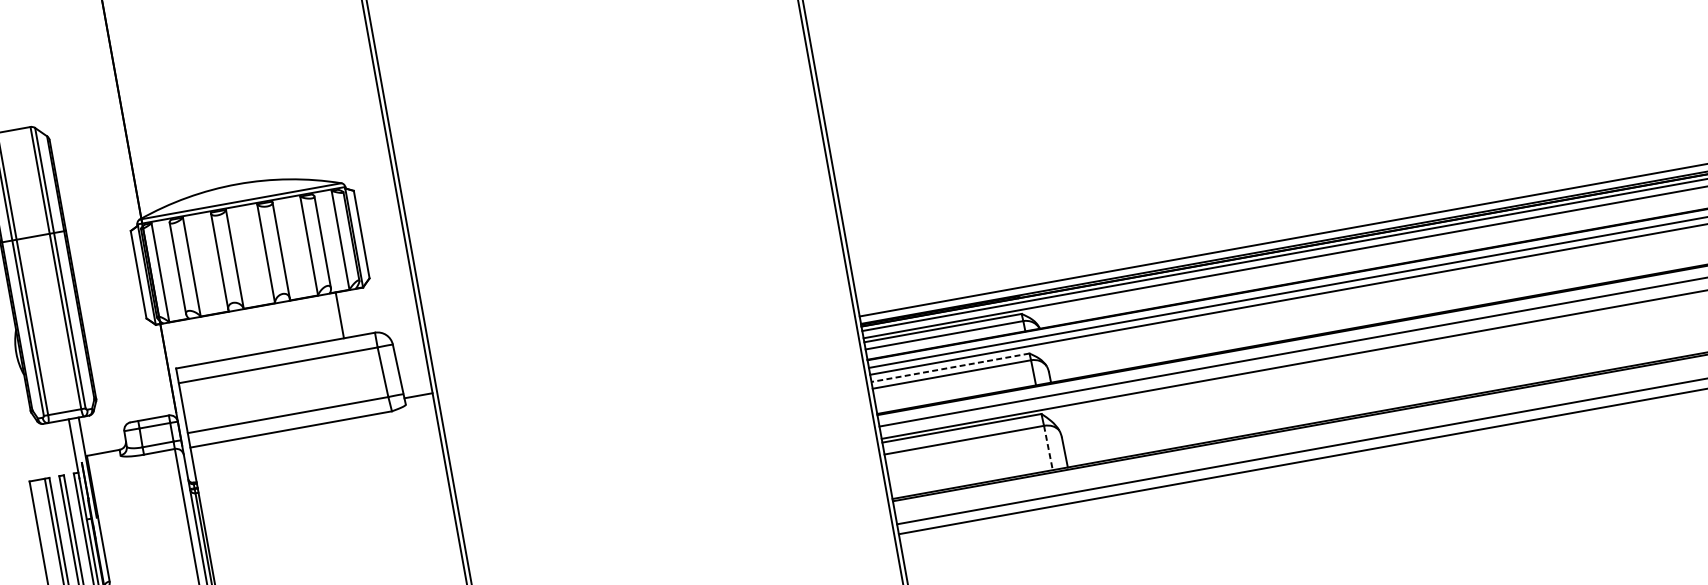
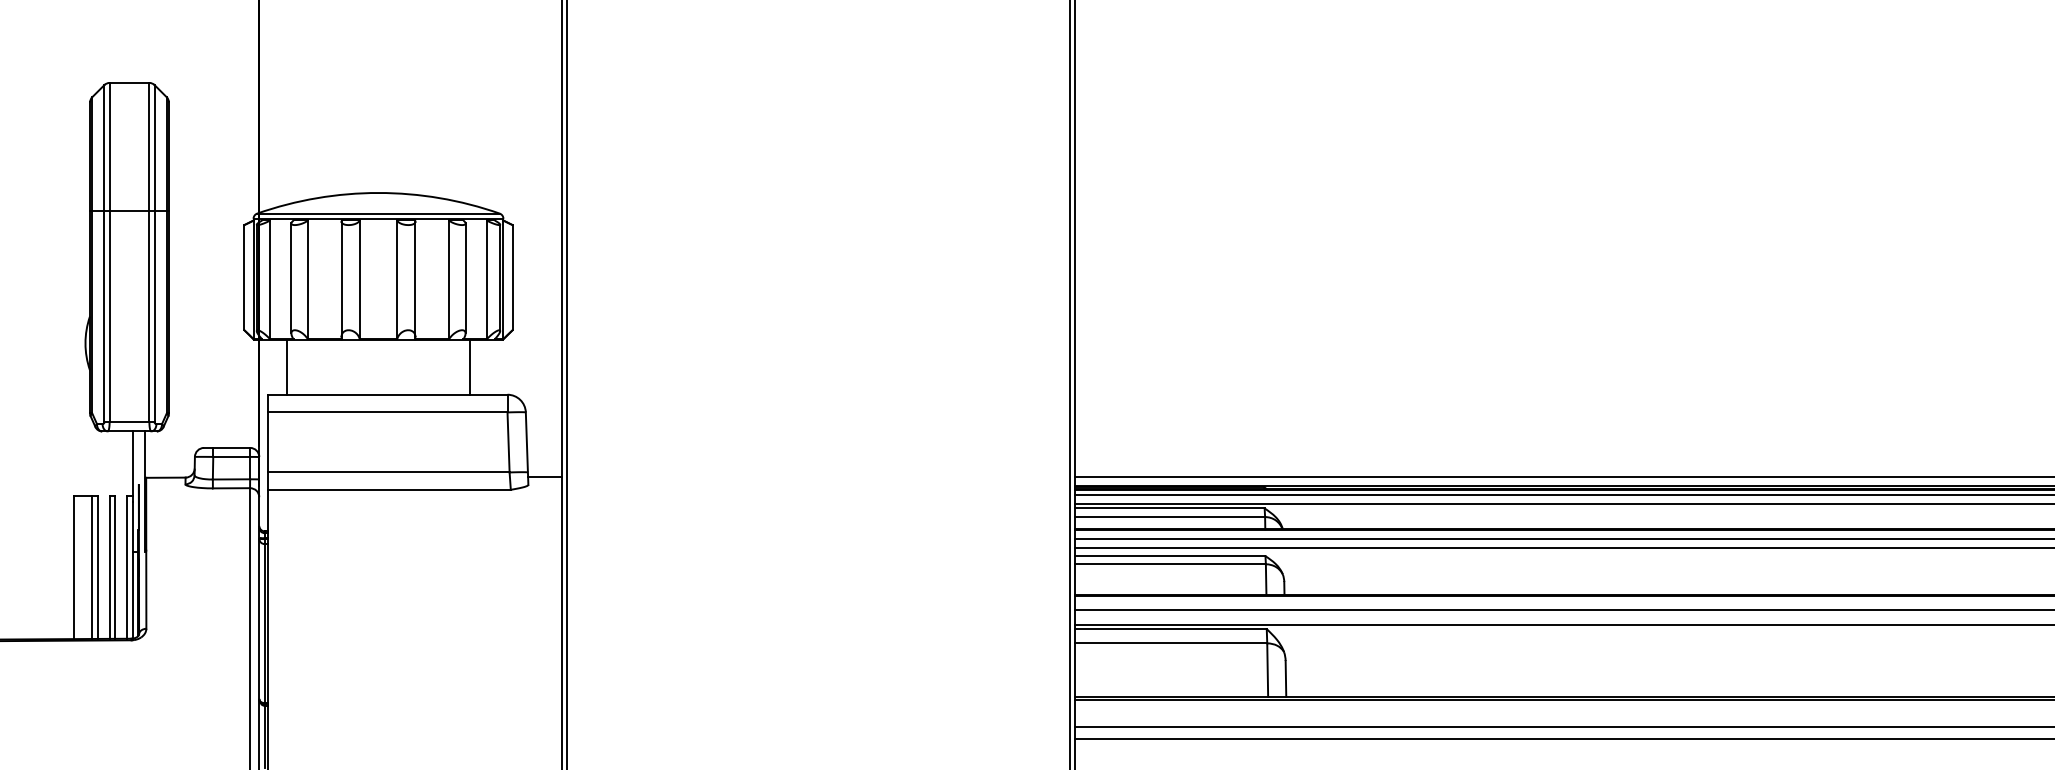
line: (186, 342) -> (286, 366), added
line: (950, 368) -> (1170, 556), dashed -> solid
line: (1048, 448) -> (1267, 670), dashed -> solid

